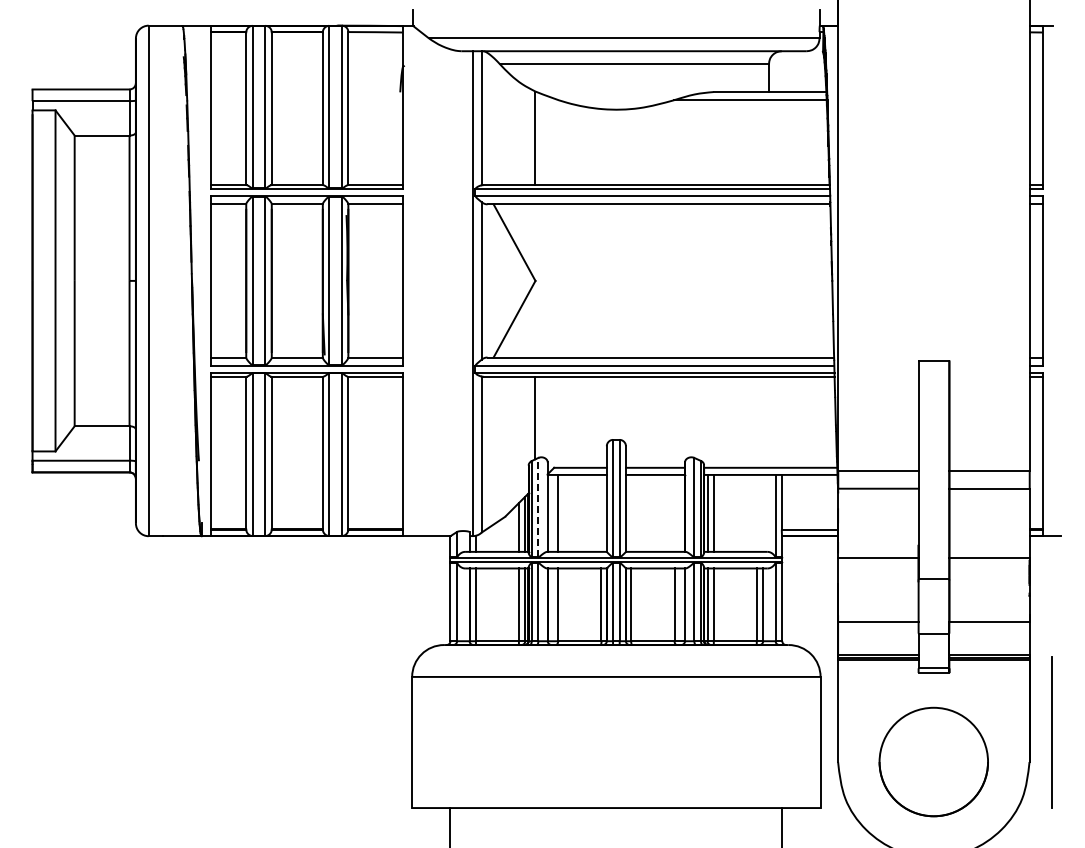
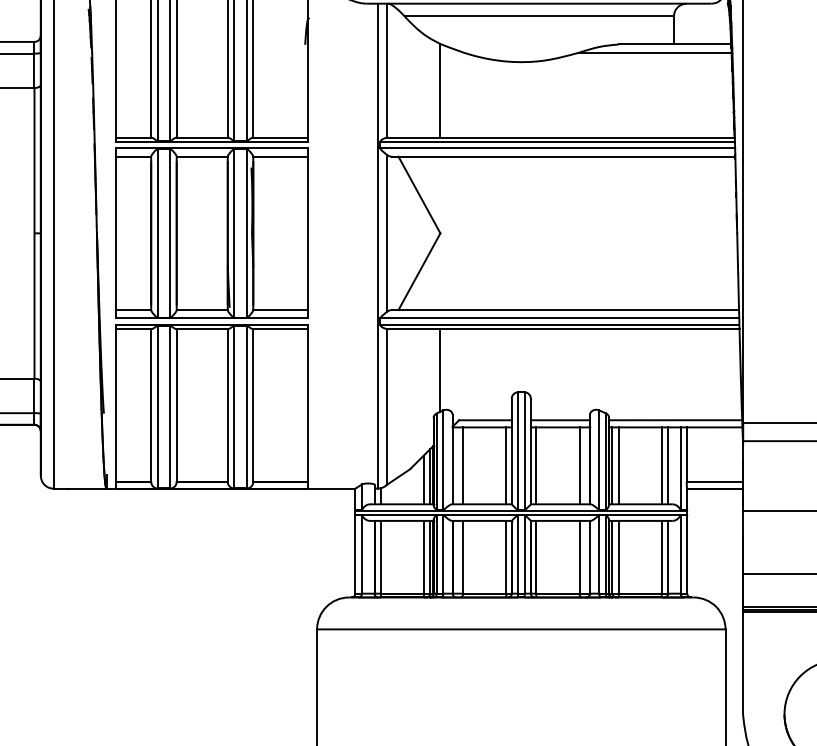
line: (538, 507) -> (443, 459), dashed -> solid
line: (601, 512) -> (506, 464), added
line: (631, 512) -> (536, 464), added
line: (674, 512) -> (579, 464), added
line: (756, 512) -> (661, 464), added
line: (763, 512) -> (668, 464), added

